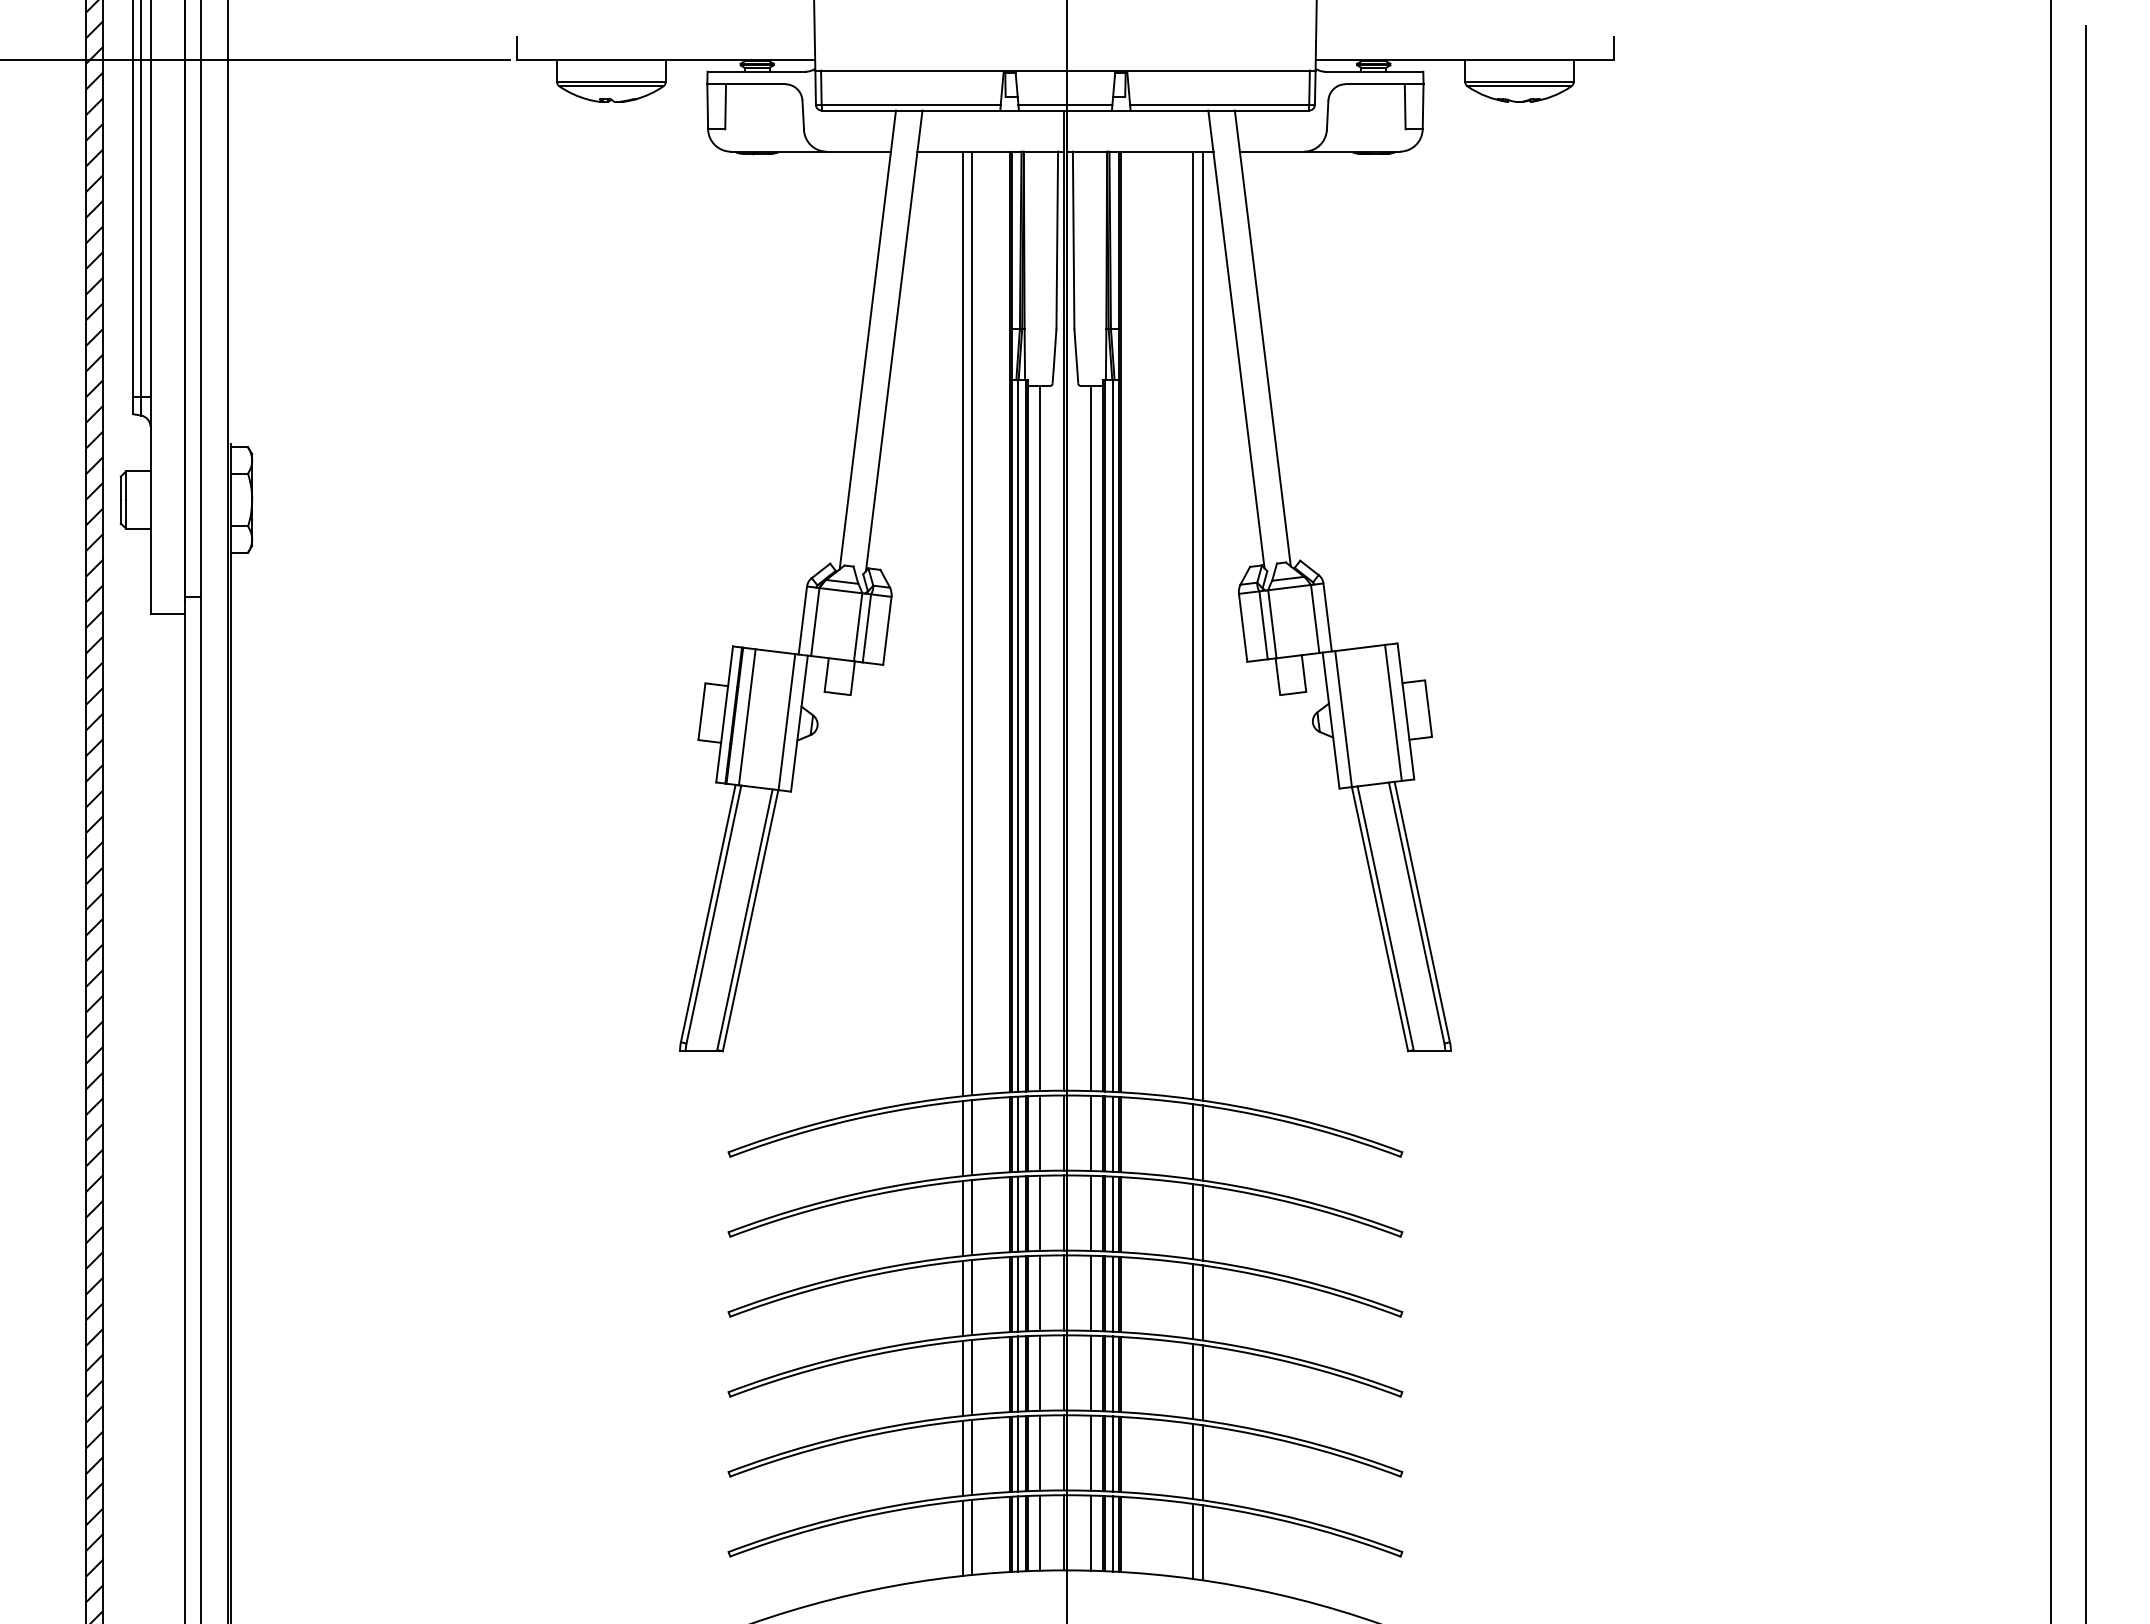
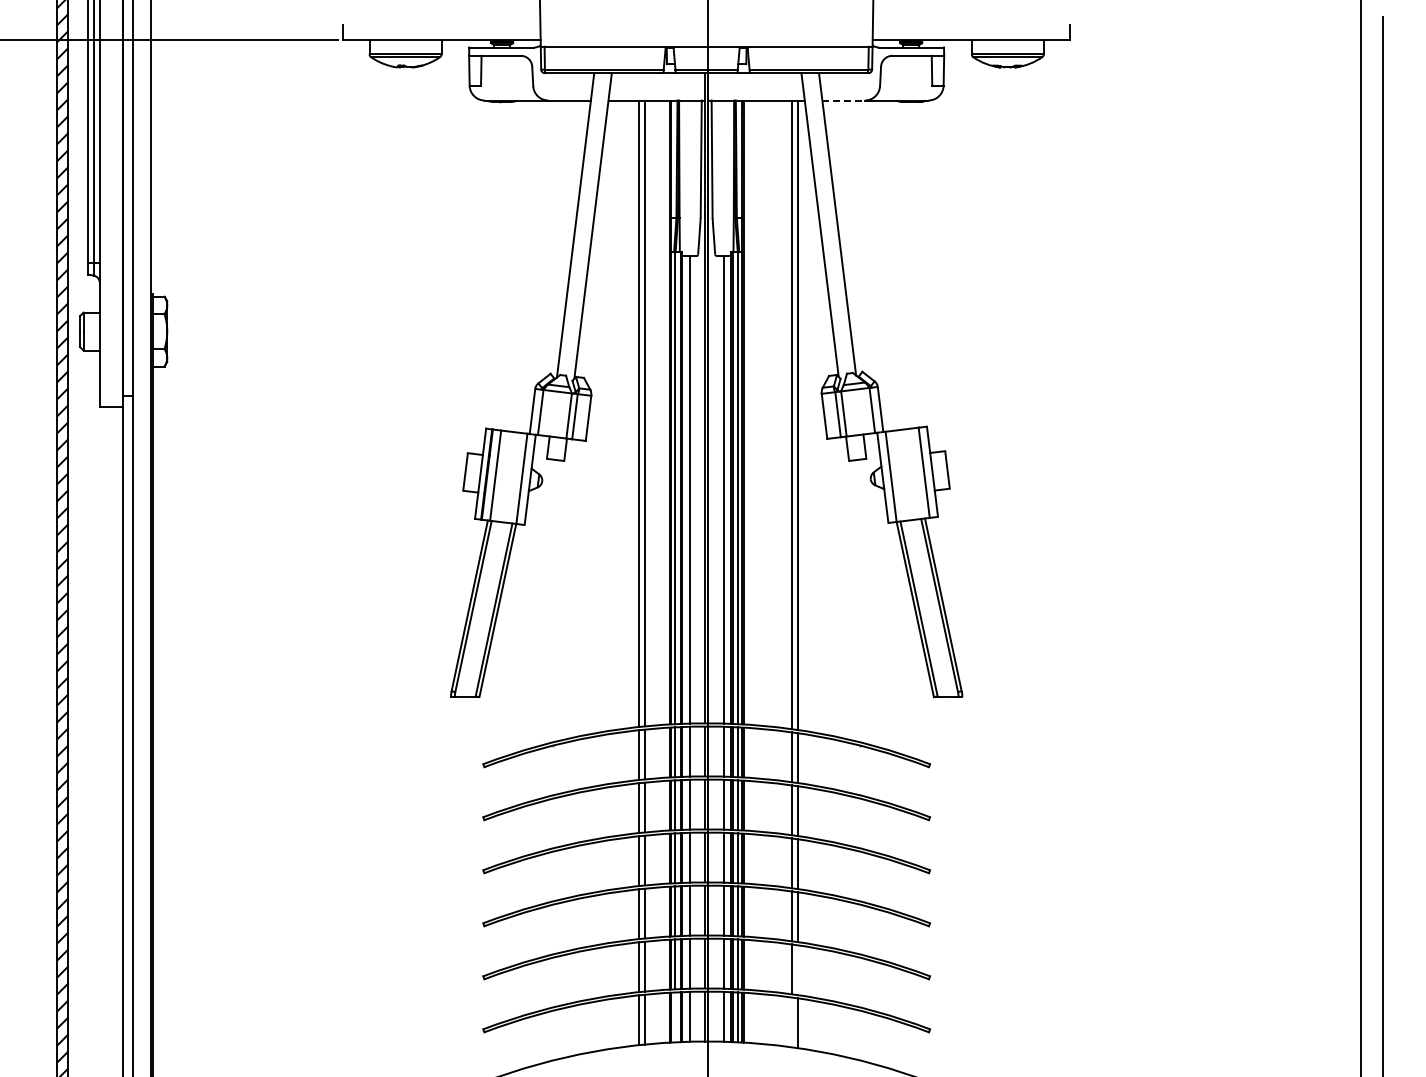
line: (1273, 151) -> (844, 100), solid -> dashed
line: (1202, 1463) -> (797, 970), removed
line: (1018, 1534) -> (675, 1017), removed
line: (1193, 1541) -> (791, 1022), removed

